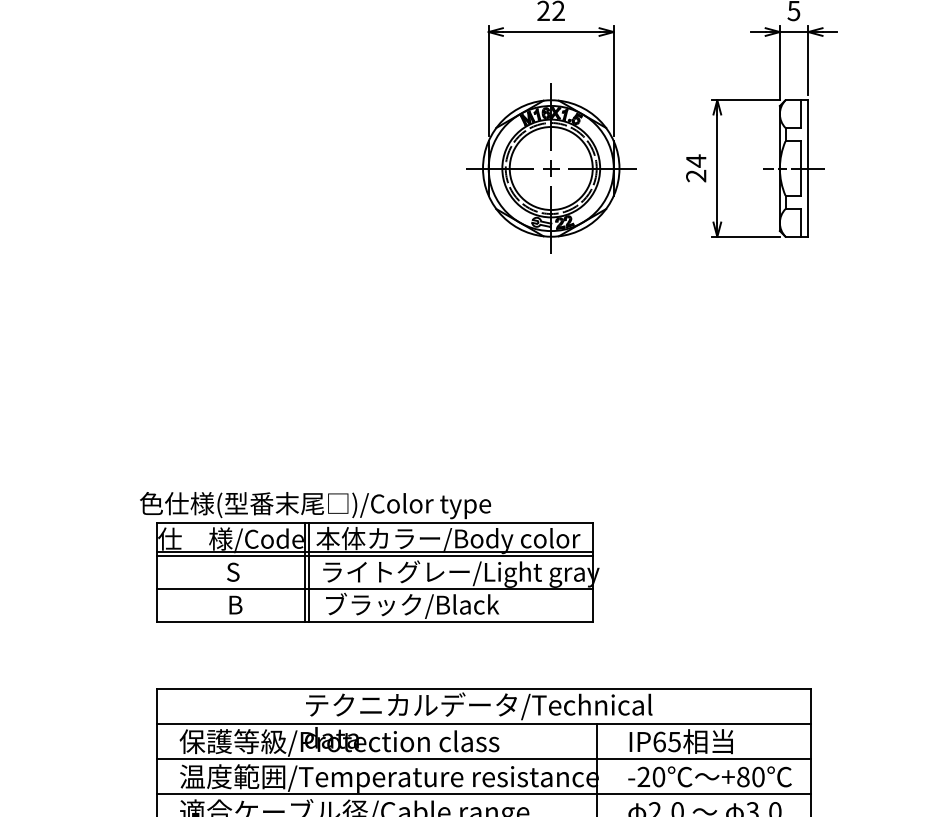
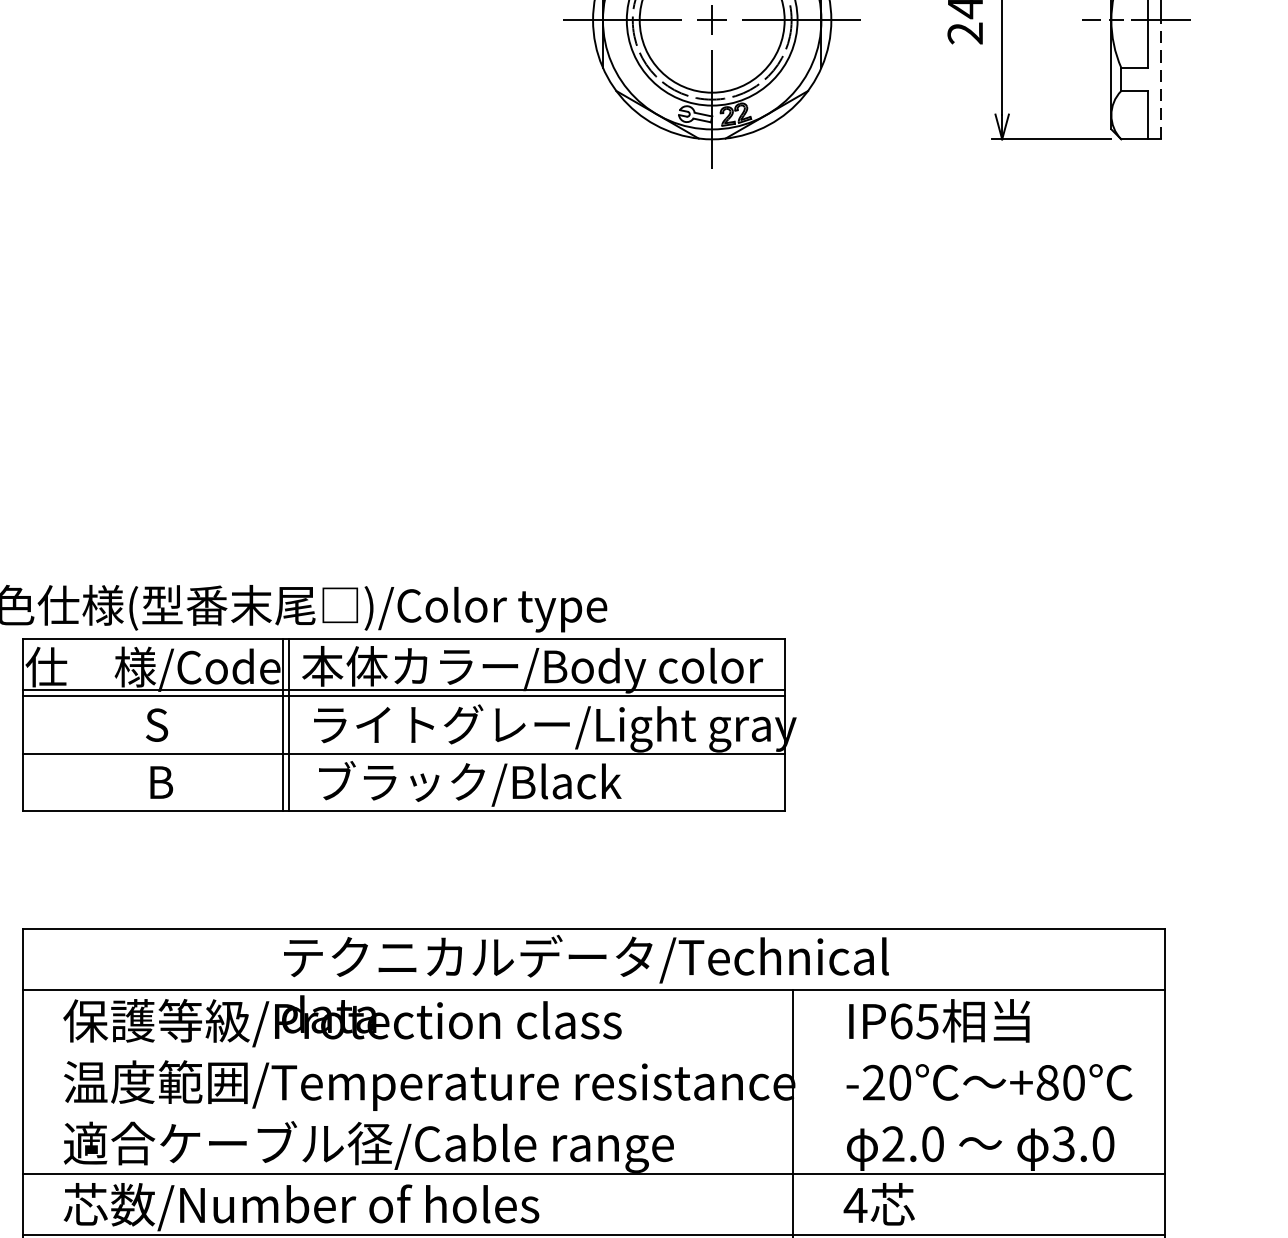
line: (808, 202) -> (1161, 79), solid -> dashed
line: (483, 759) -> (593, 1052), removed
line: (483, 794) -> (593, 1113), removed

